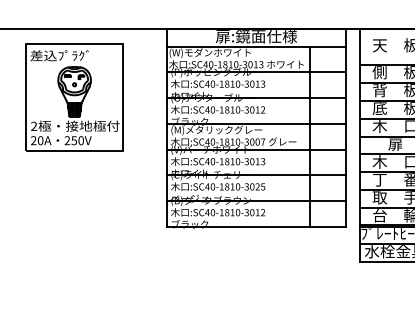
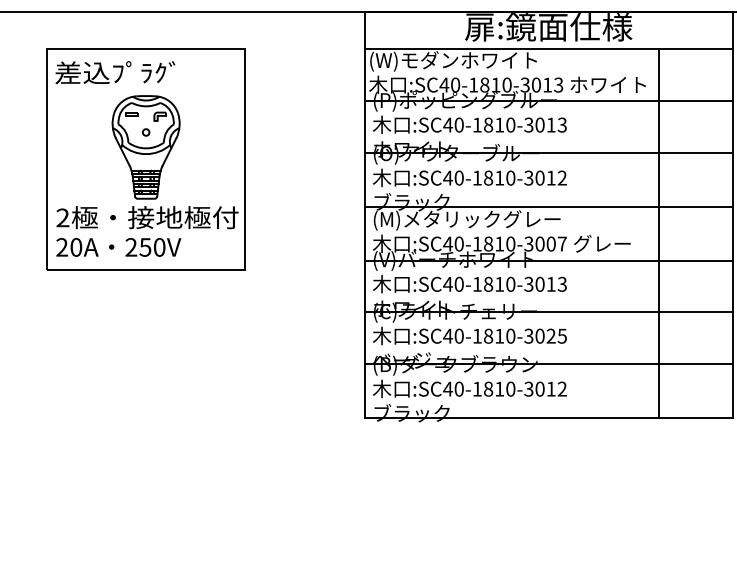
part: (74, 97) -> (145, 158), moved

